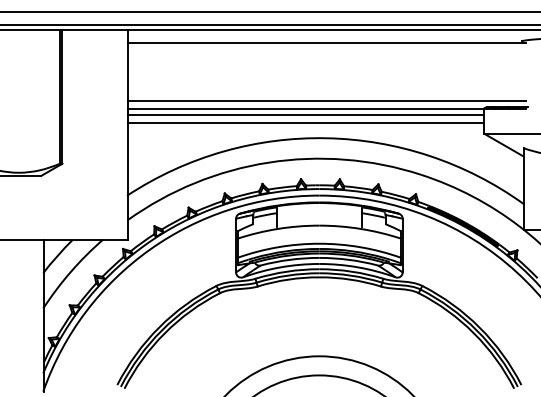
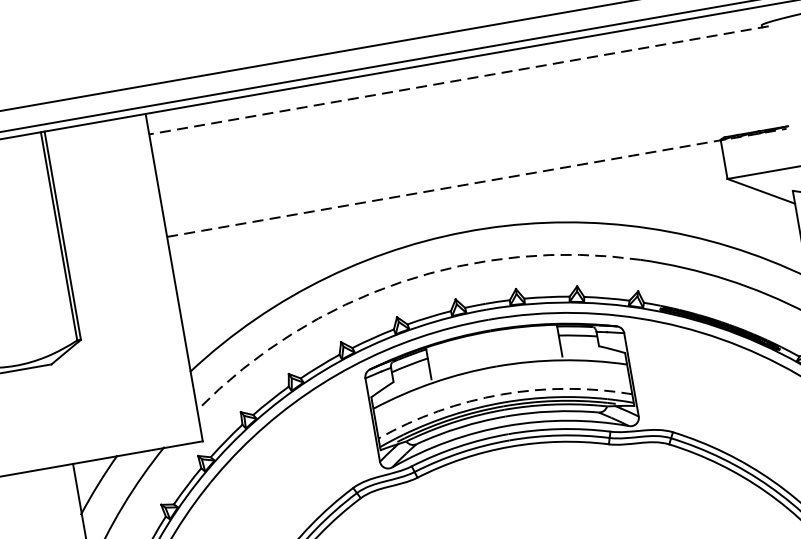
line: (326, 42) -> (458, 80), solid -> dashed
line: (326, 100) -> (473, 170), removed
line: (327, 108) -> (477, 182), solid -> dashed
line: (305, 115) -> (445, 199), removed
line: (305, 123) -> (447, 211), removed
arc: (268, 162) -> (400, 282), solid -> dashed
arc: (319, 243) -> (501, 394), solid -> dashed

